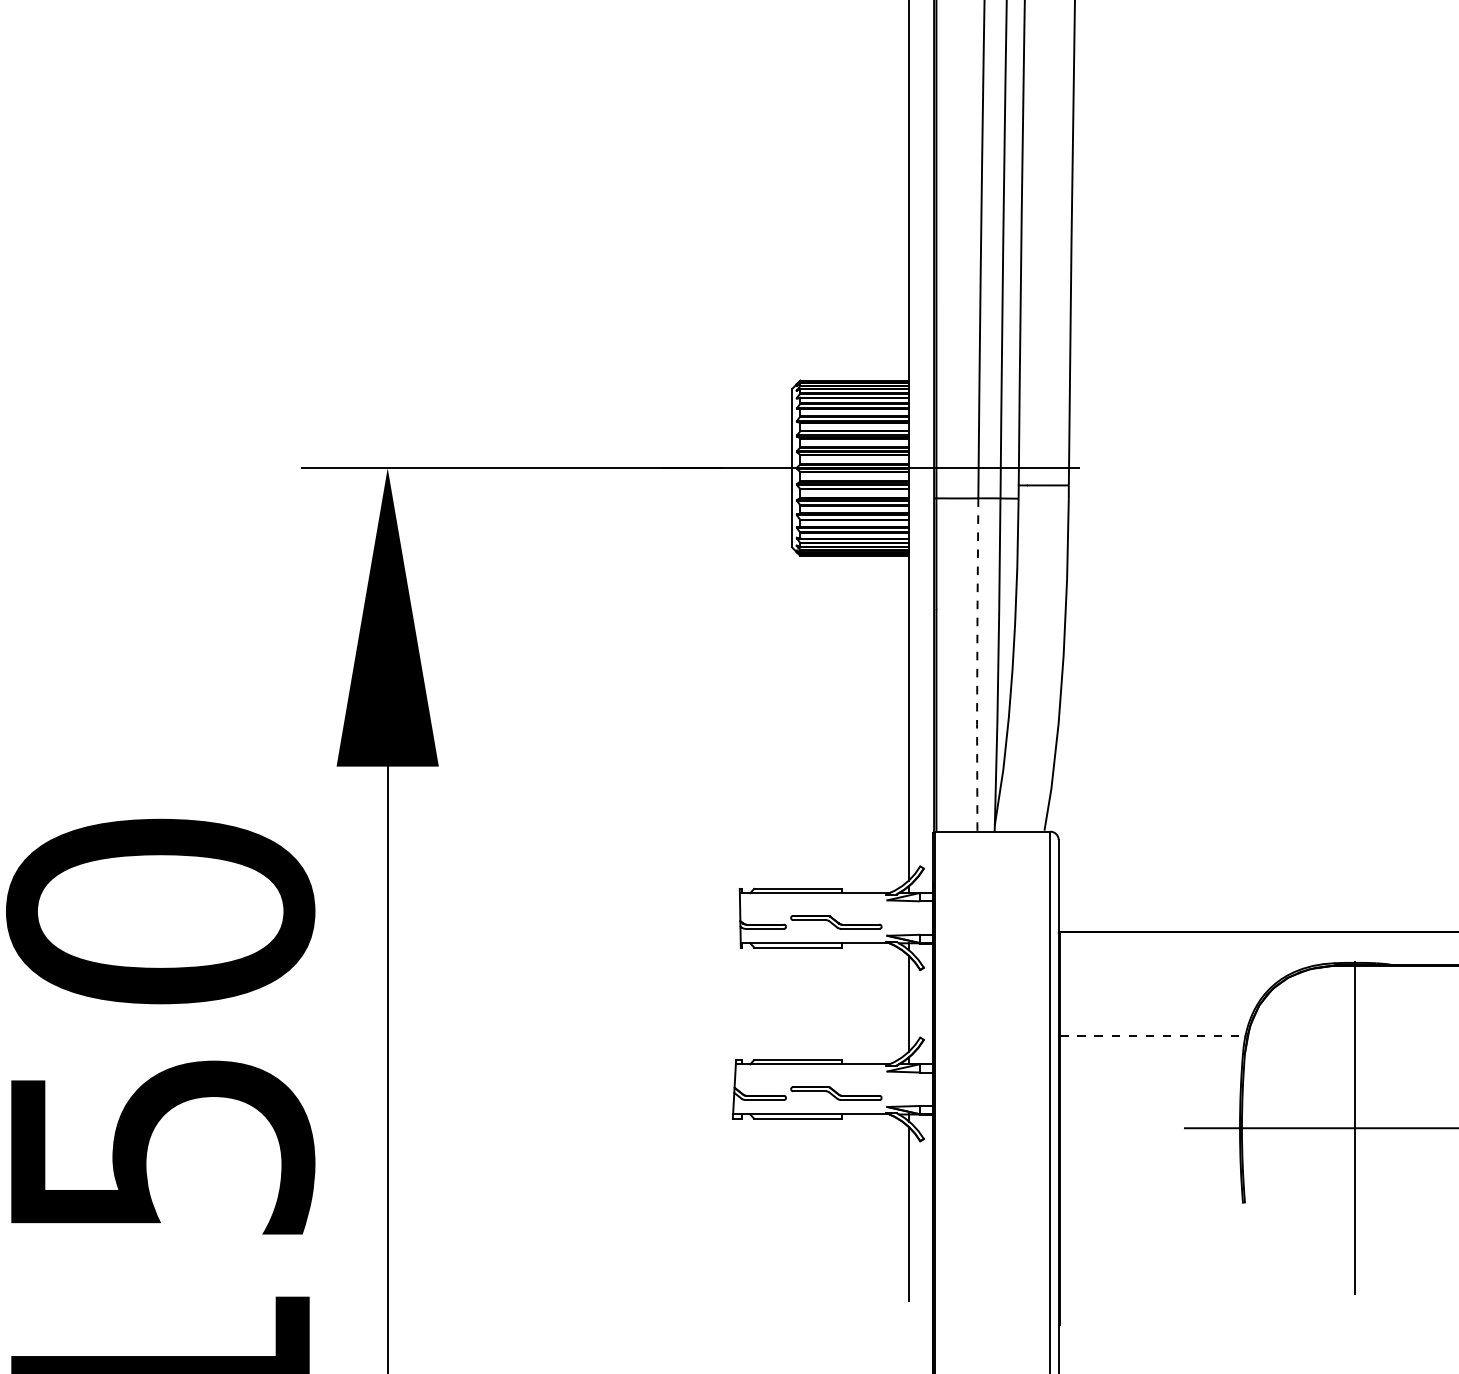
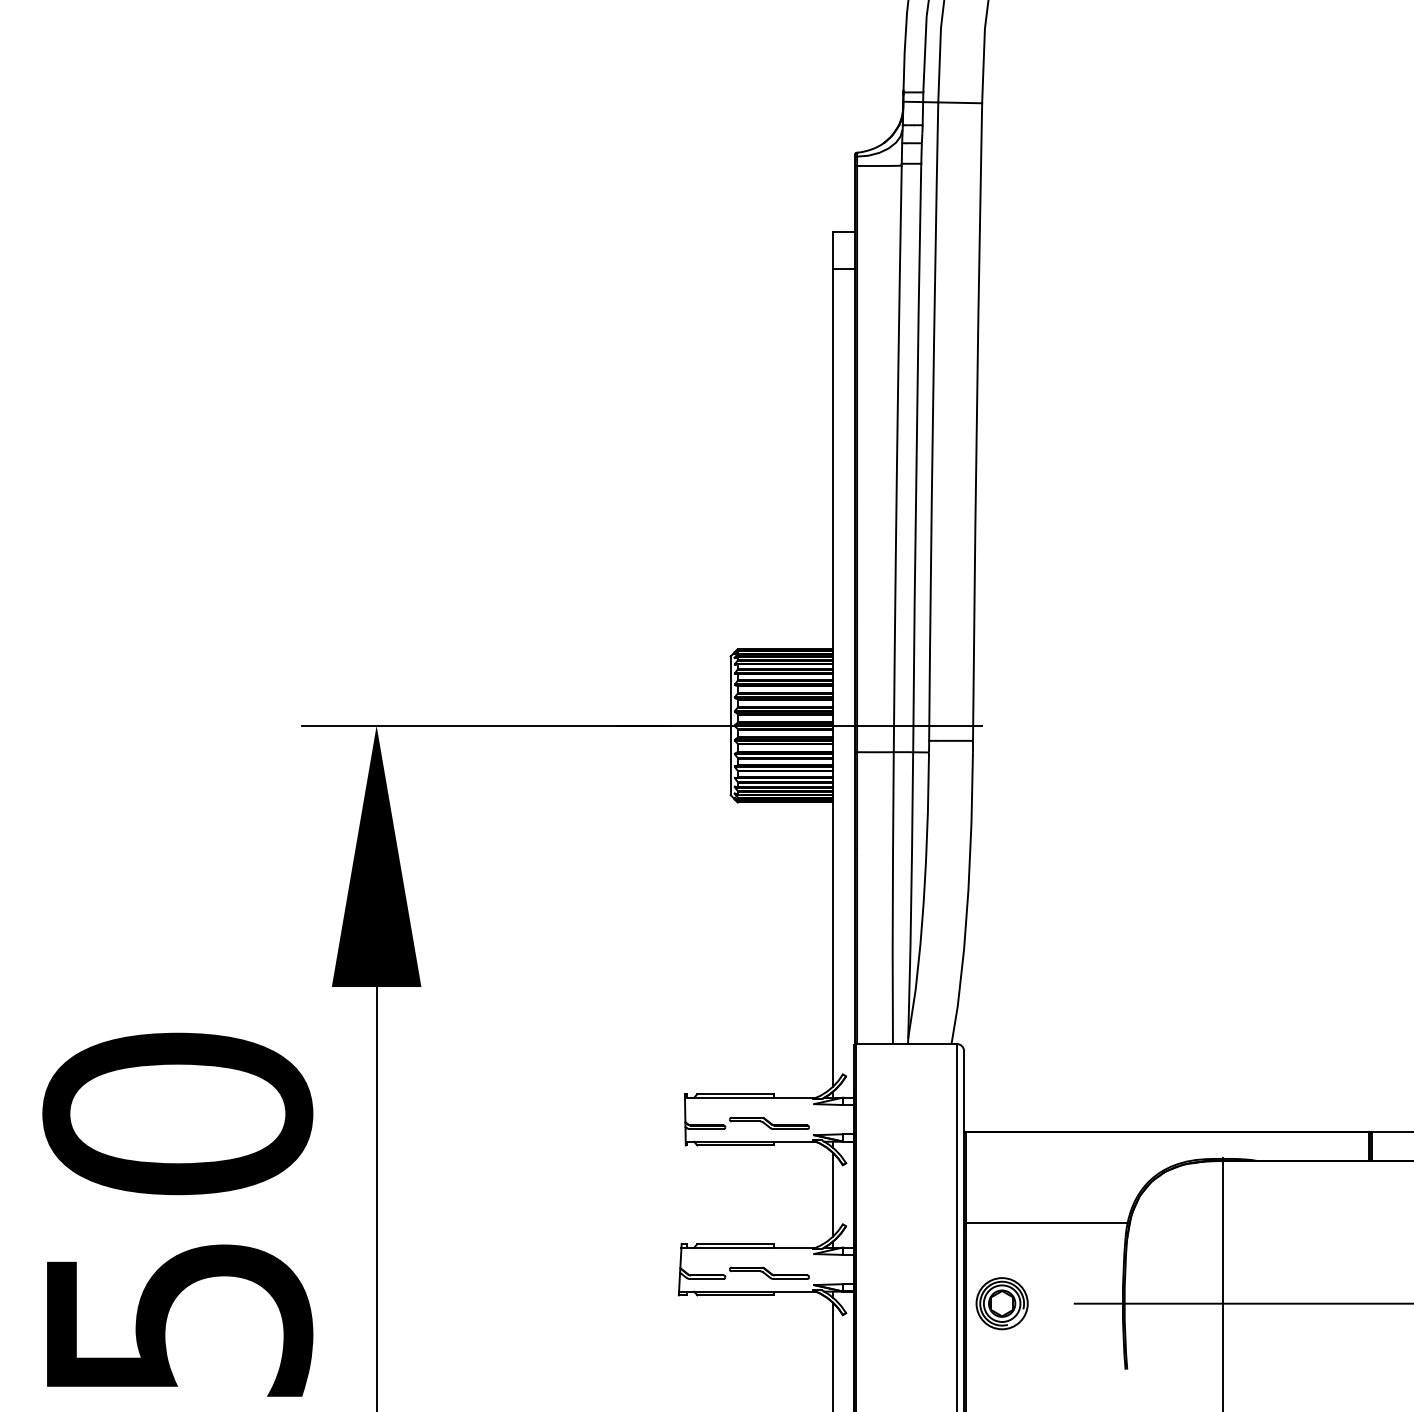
line: (976, 665) -> (892, 898), dashed -> solid
line: (1153, 1036) -> (1047, 1223), dashed -> solid
part: (1101, 1128) -> (1001, 1303), added

